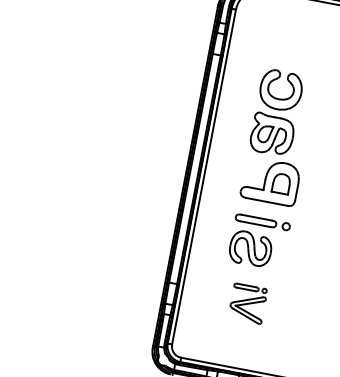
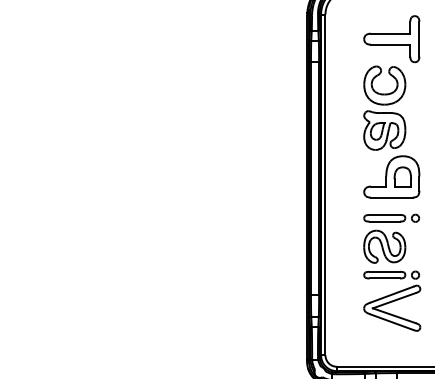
part: (296, 46) -> (391, 39), added
part: (248, 303) -> (392, 300), size x1.67

